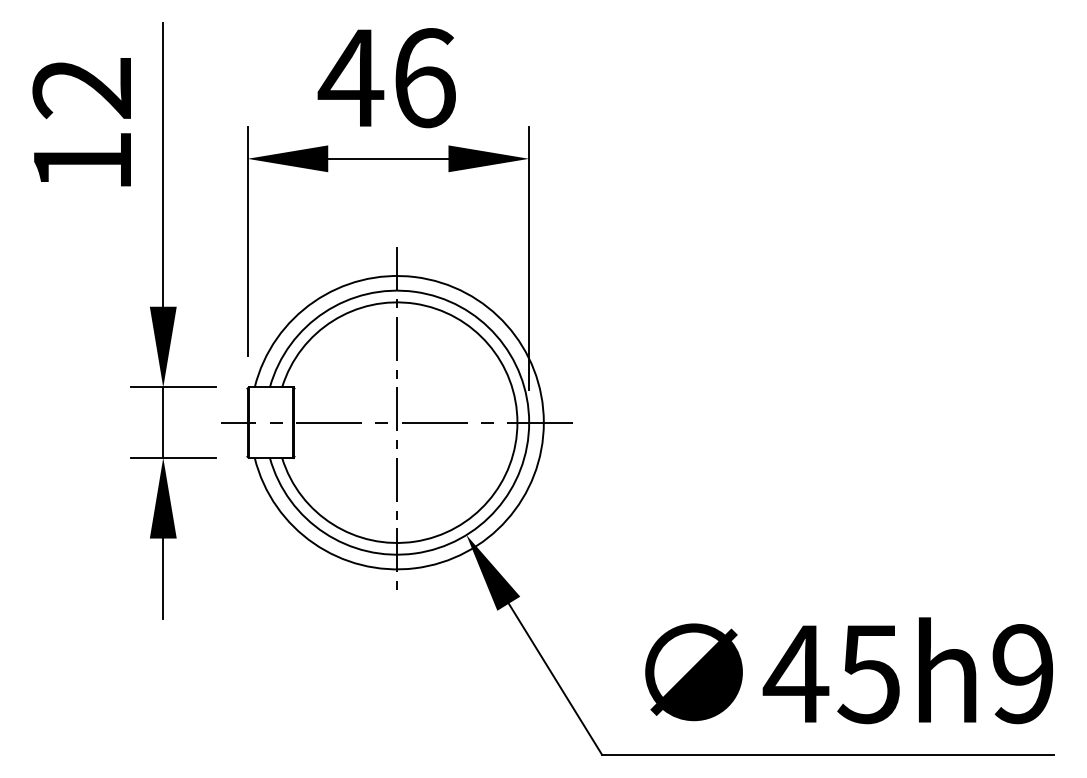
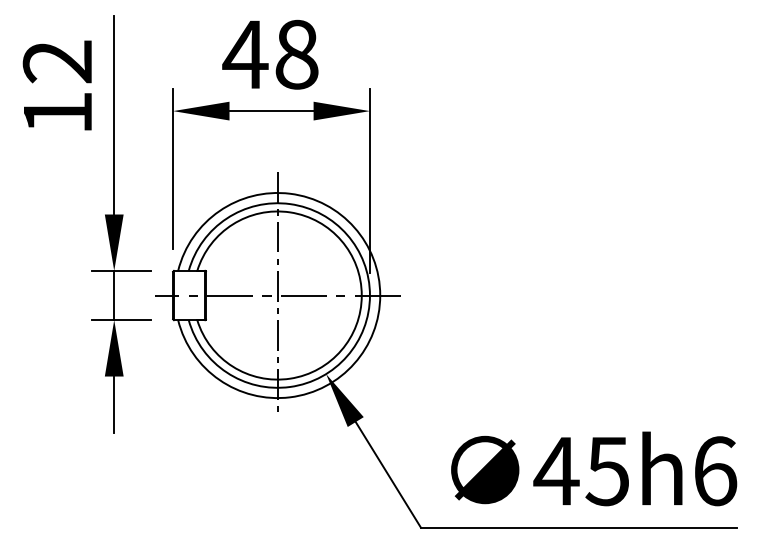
text: (424, 77) -> (296, 54), 46 -> 48
text: (1023, 674) -> (715, 471), 45h9 -> 45h6

